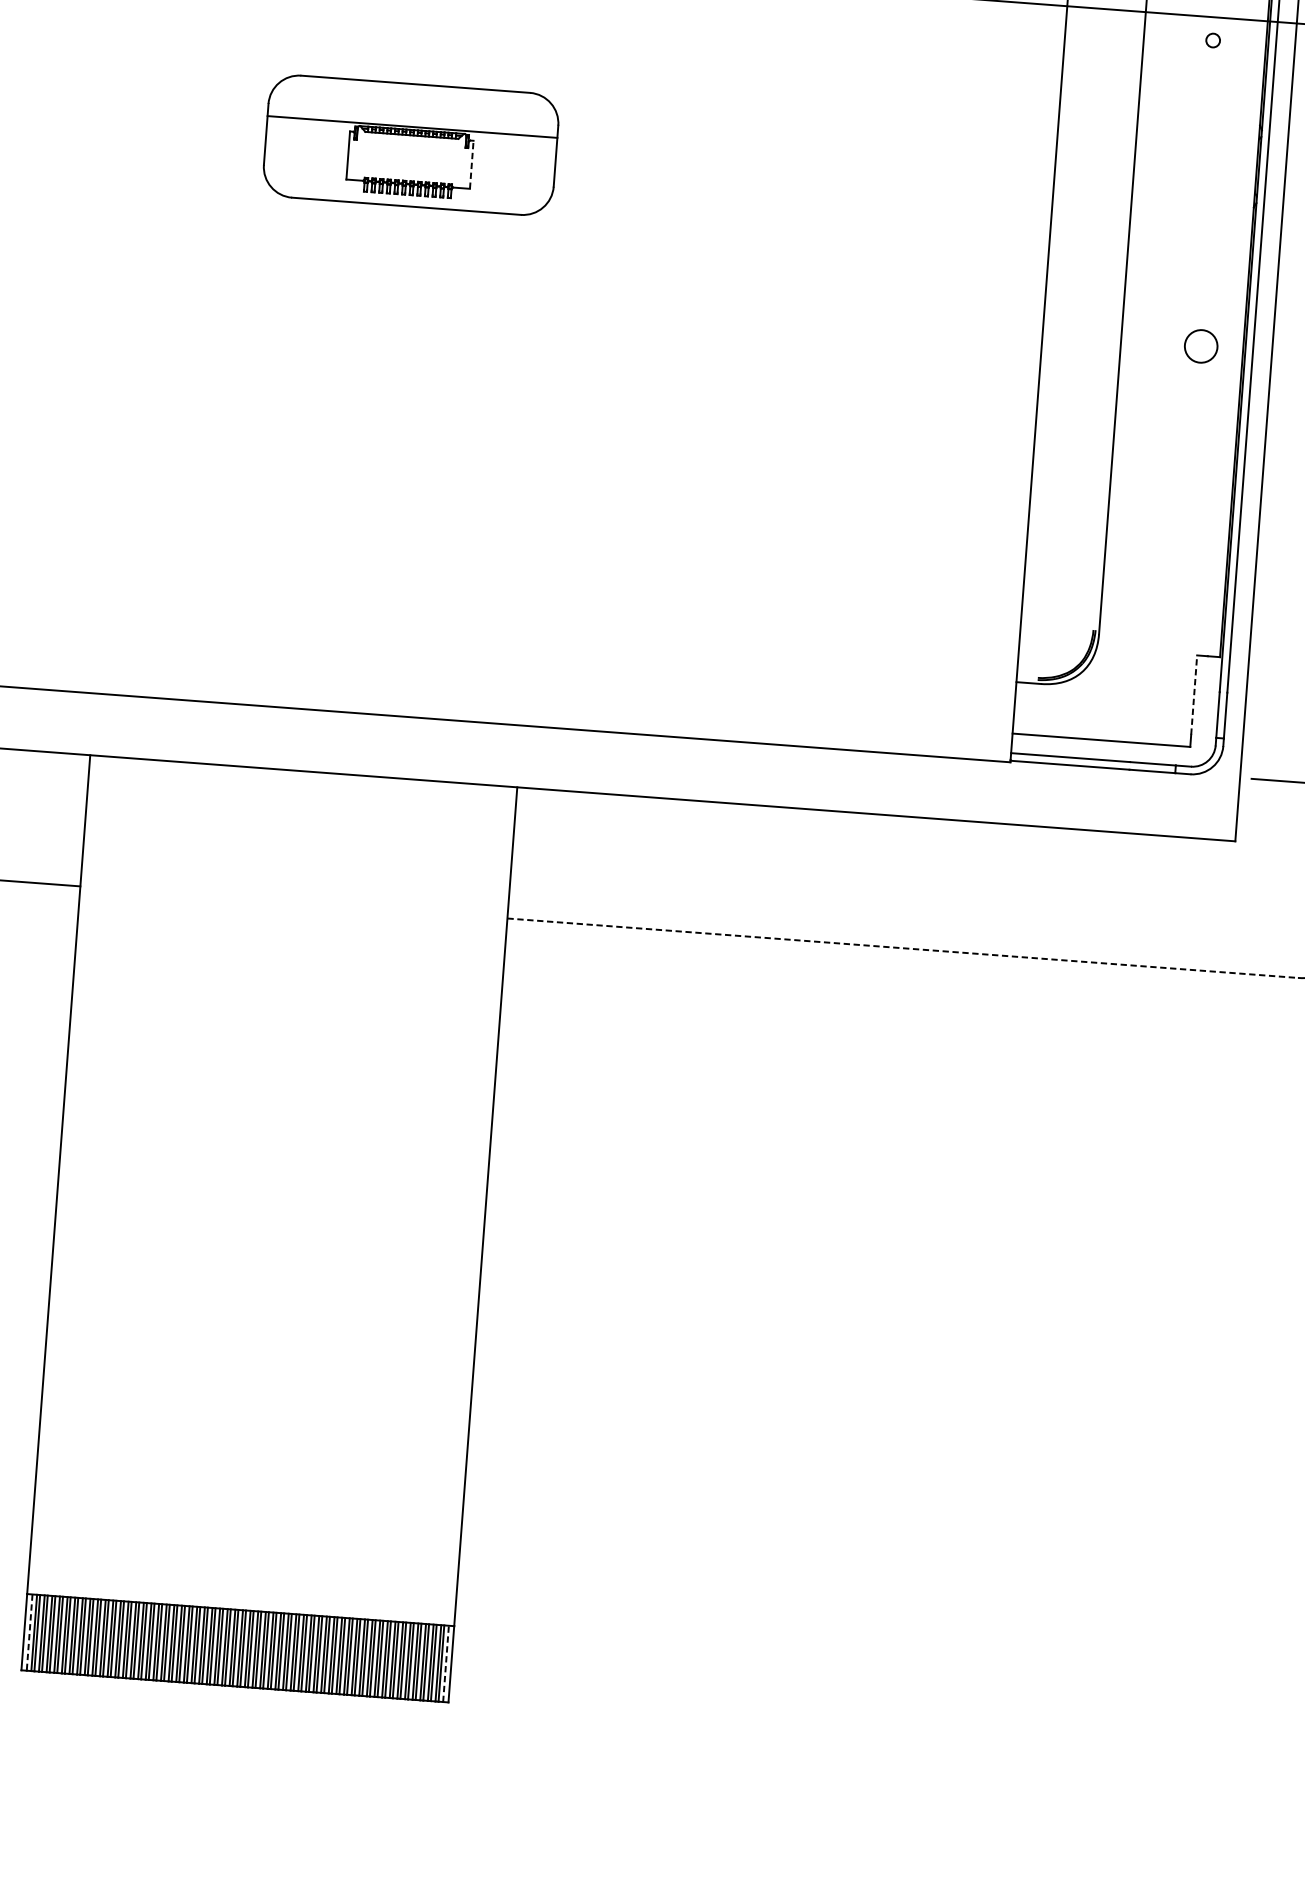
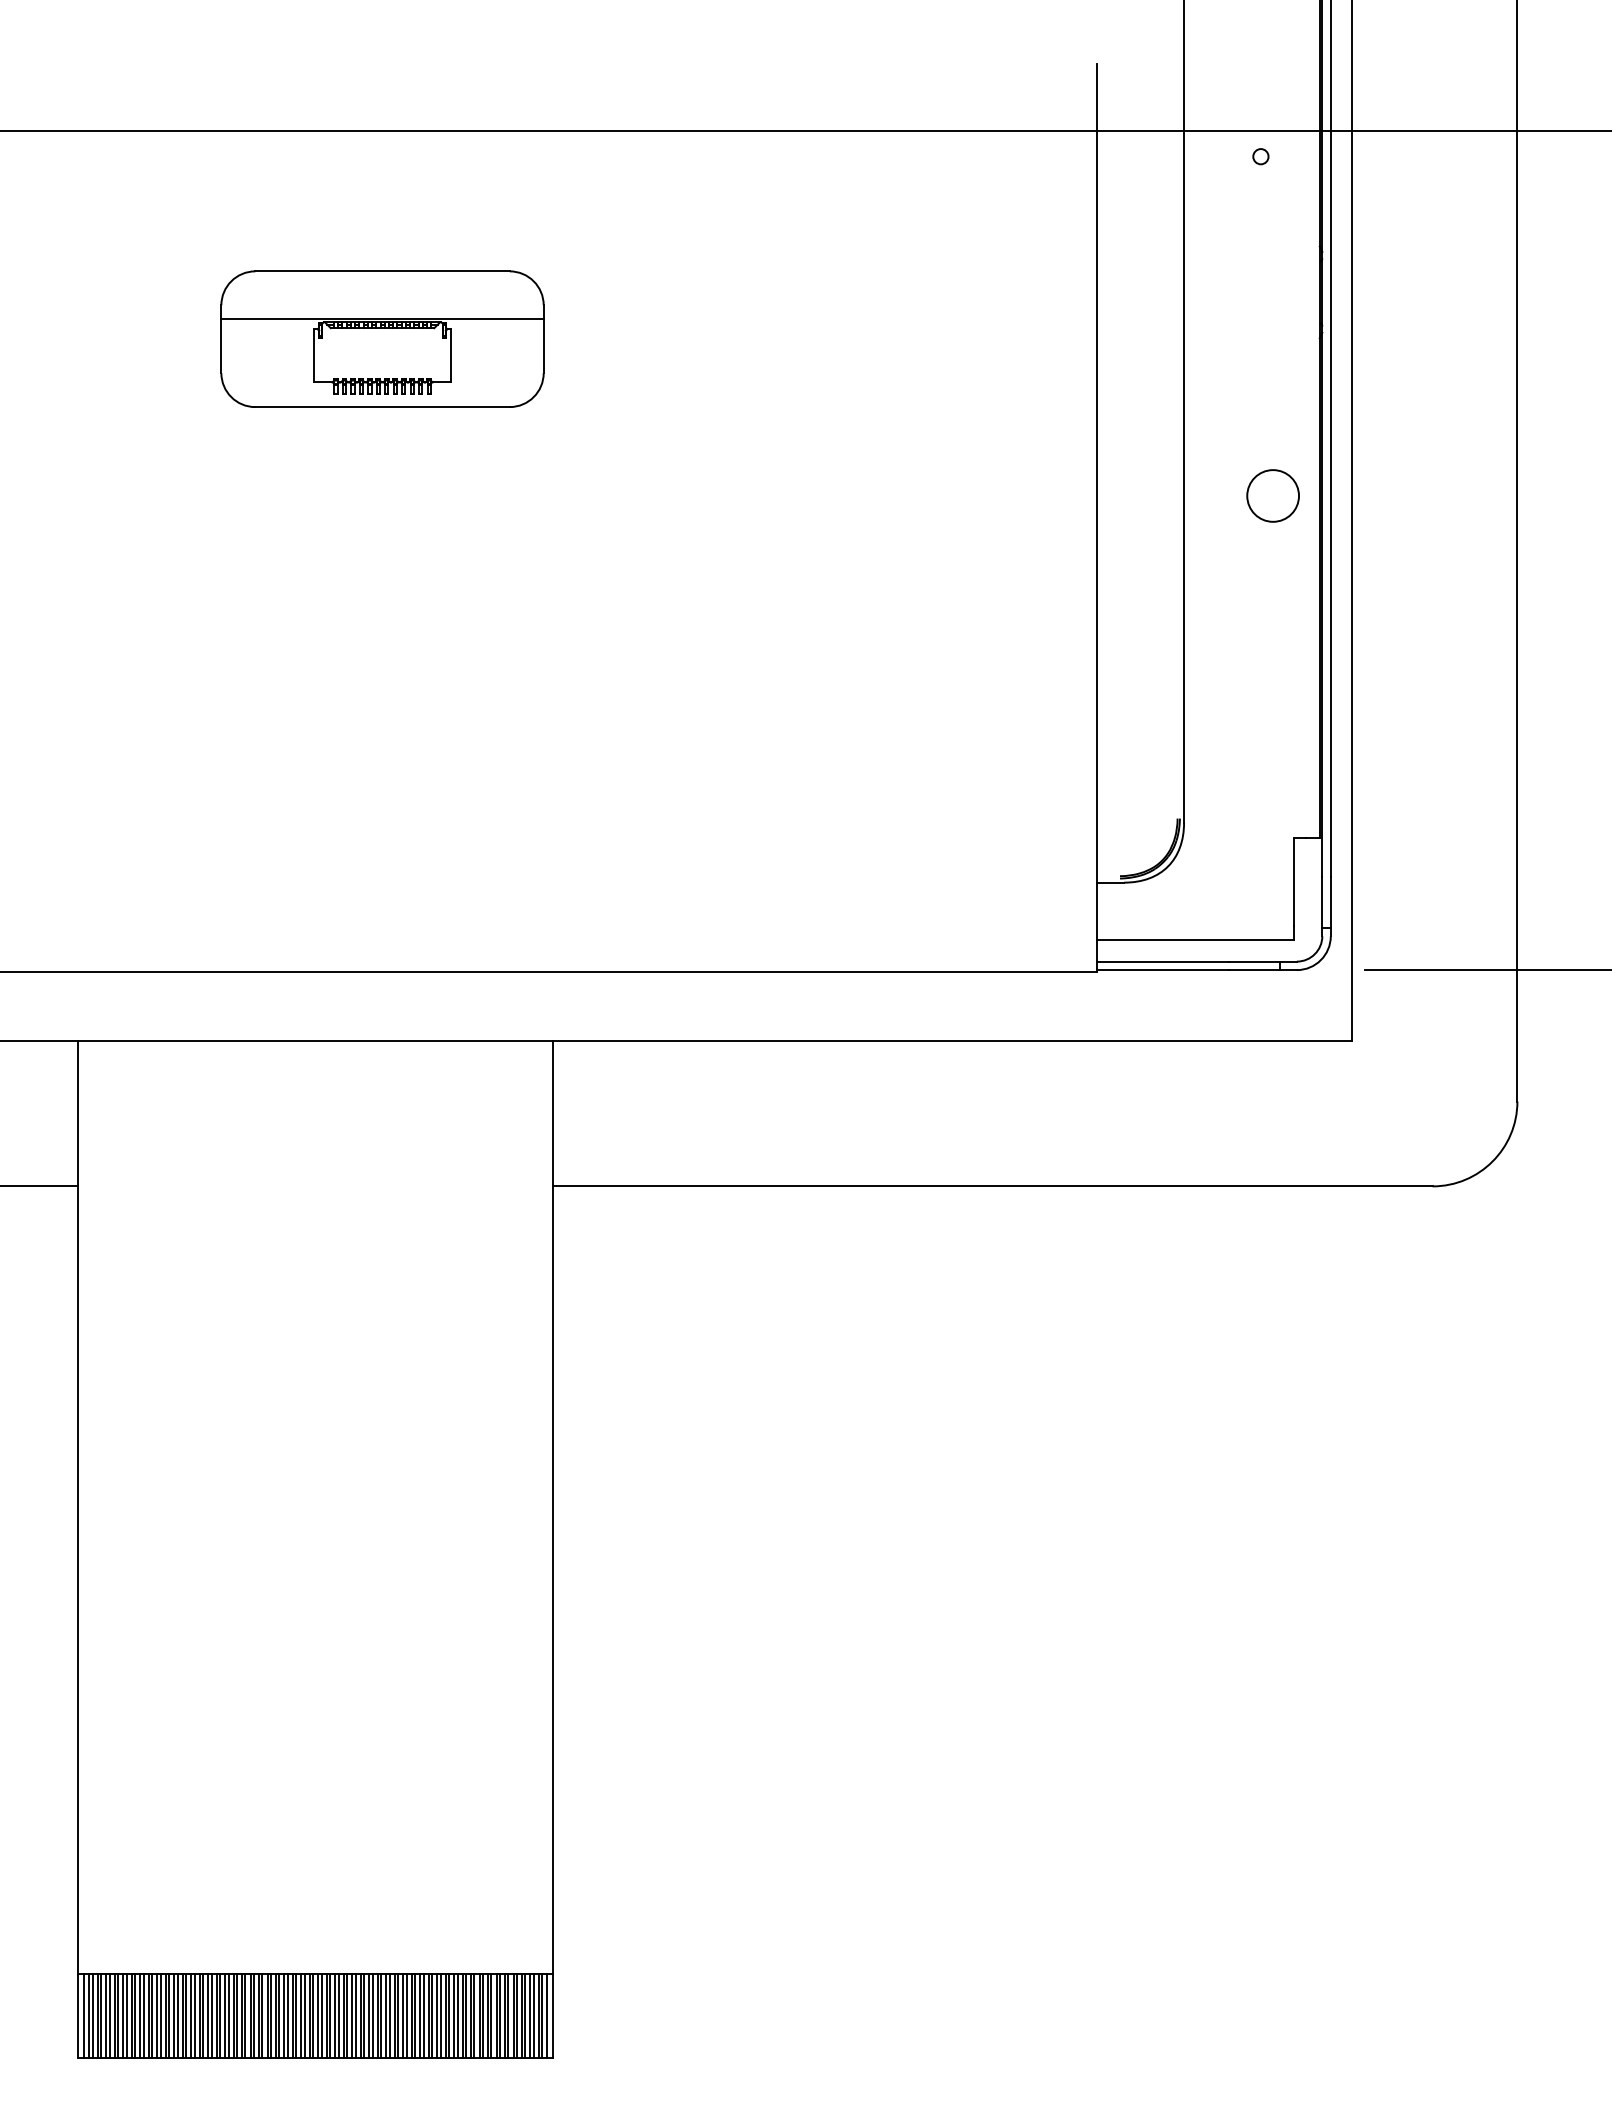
line: (472, 164) -> (451, 355), dashed -> solid
circle: (1200, 345) -> (1272, 495), size x1.43
line: (1194, 694) -> (1294, 881), dashed -> solid
line: (902, 948) -> (992, 1186), dashed -> solid
line: (29, 1633) -> (84, 2016), dashed -> solid
line: (446, 1663) -> (547, 2015), dashed -> solid

